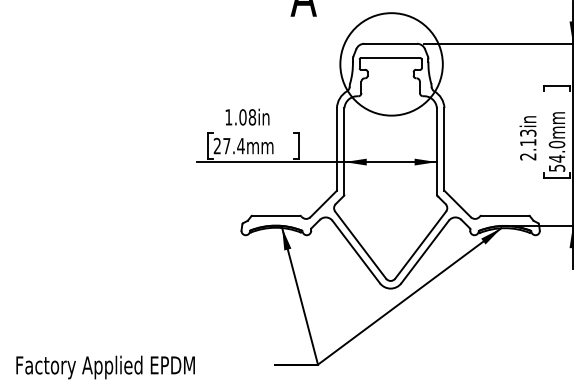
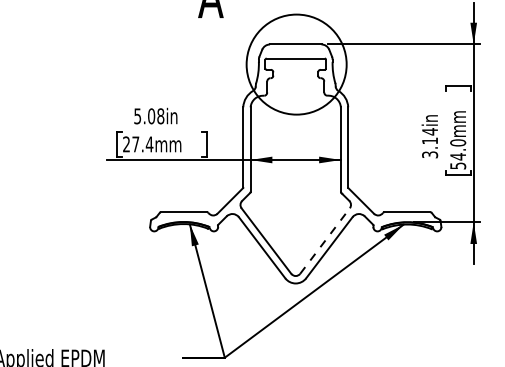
text: (228, 117) -> (137, 116), 1.08in -> 5.08in
text: (528, 144) -> (430, 142), 2.13in -> 3.14in
line: (421, 244) -> (325, 240), solid -> dashed

